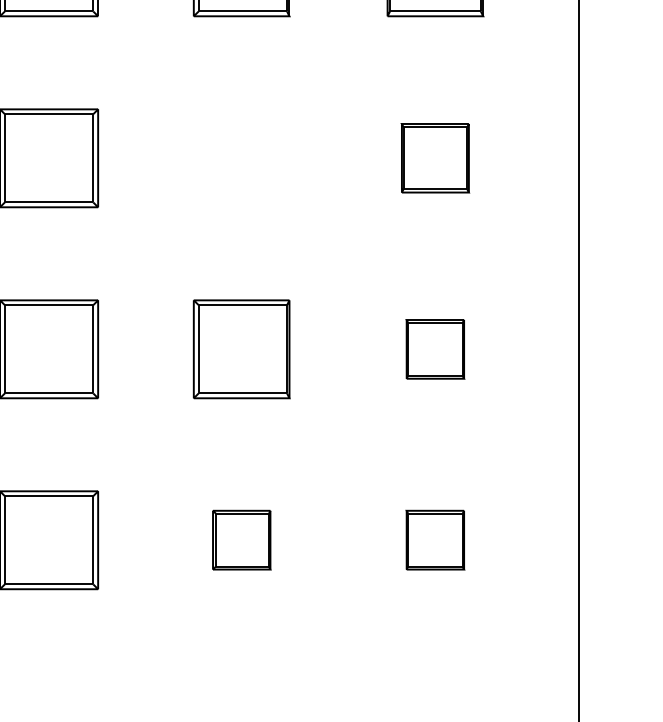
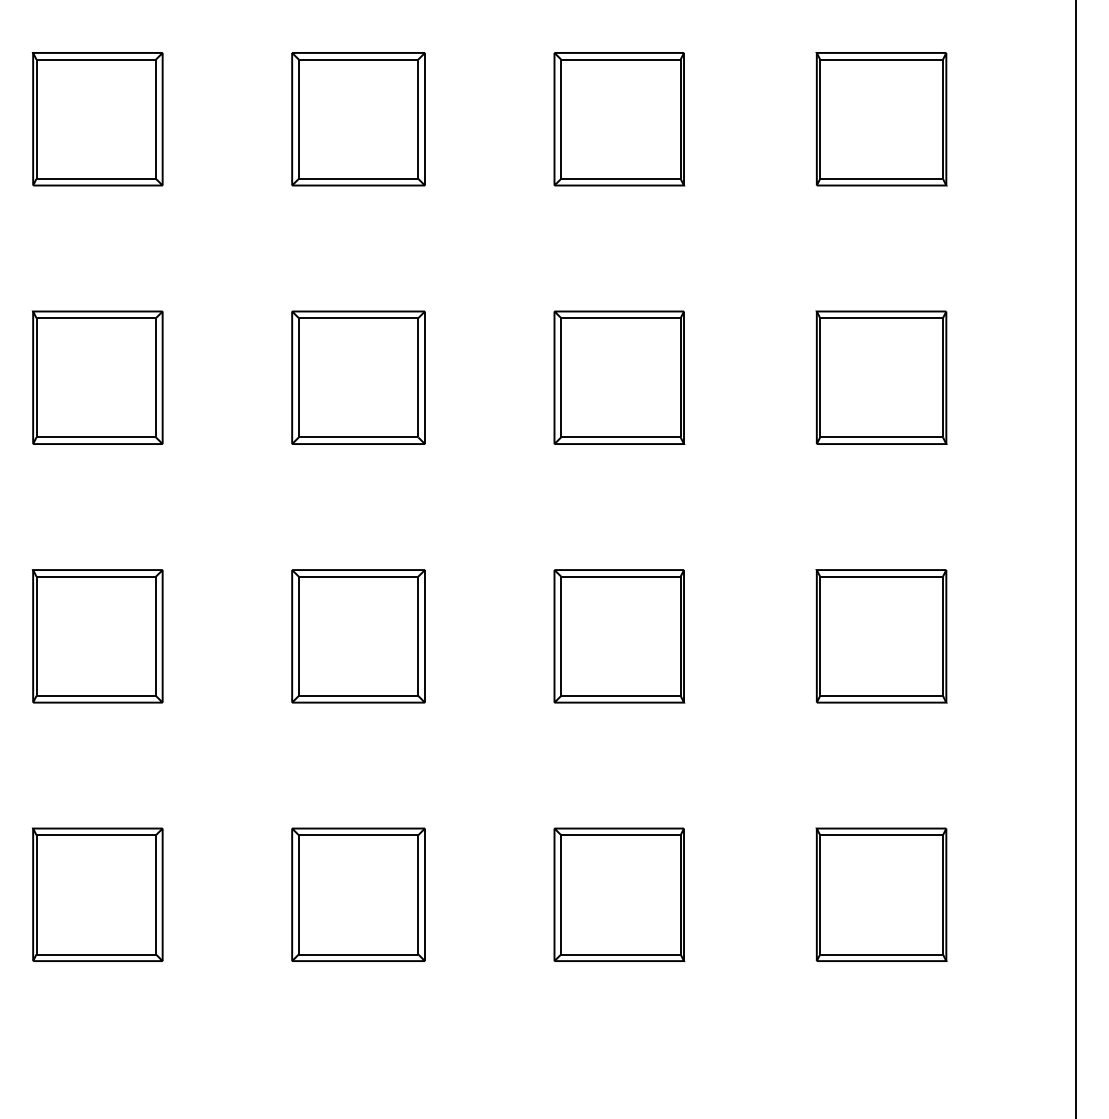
part: (241, 158) -> (619, 377), added
part: (435, 158) -> (881, 377), size x1.43
part: (435, 349) -> (881, 636), size x1.67
part: (241, 540) -> (619, 894), size x1.67
part: (435, 540) -> (881, 894), size x1.67

